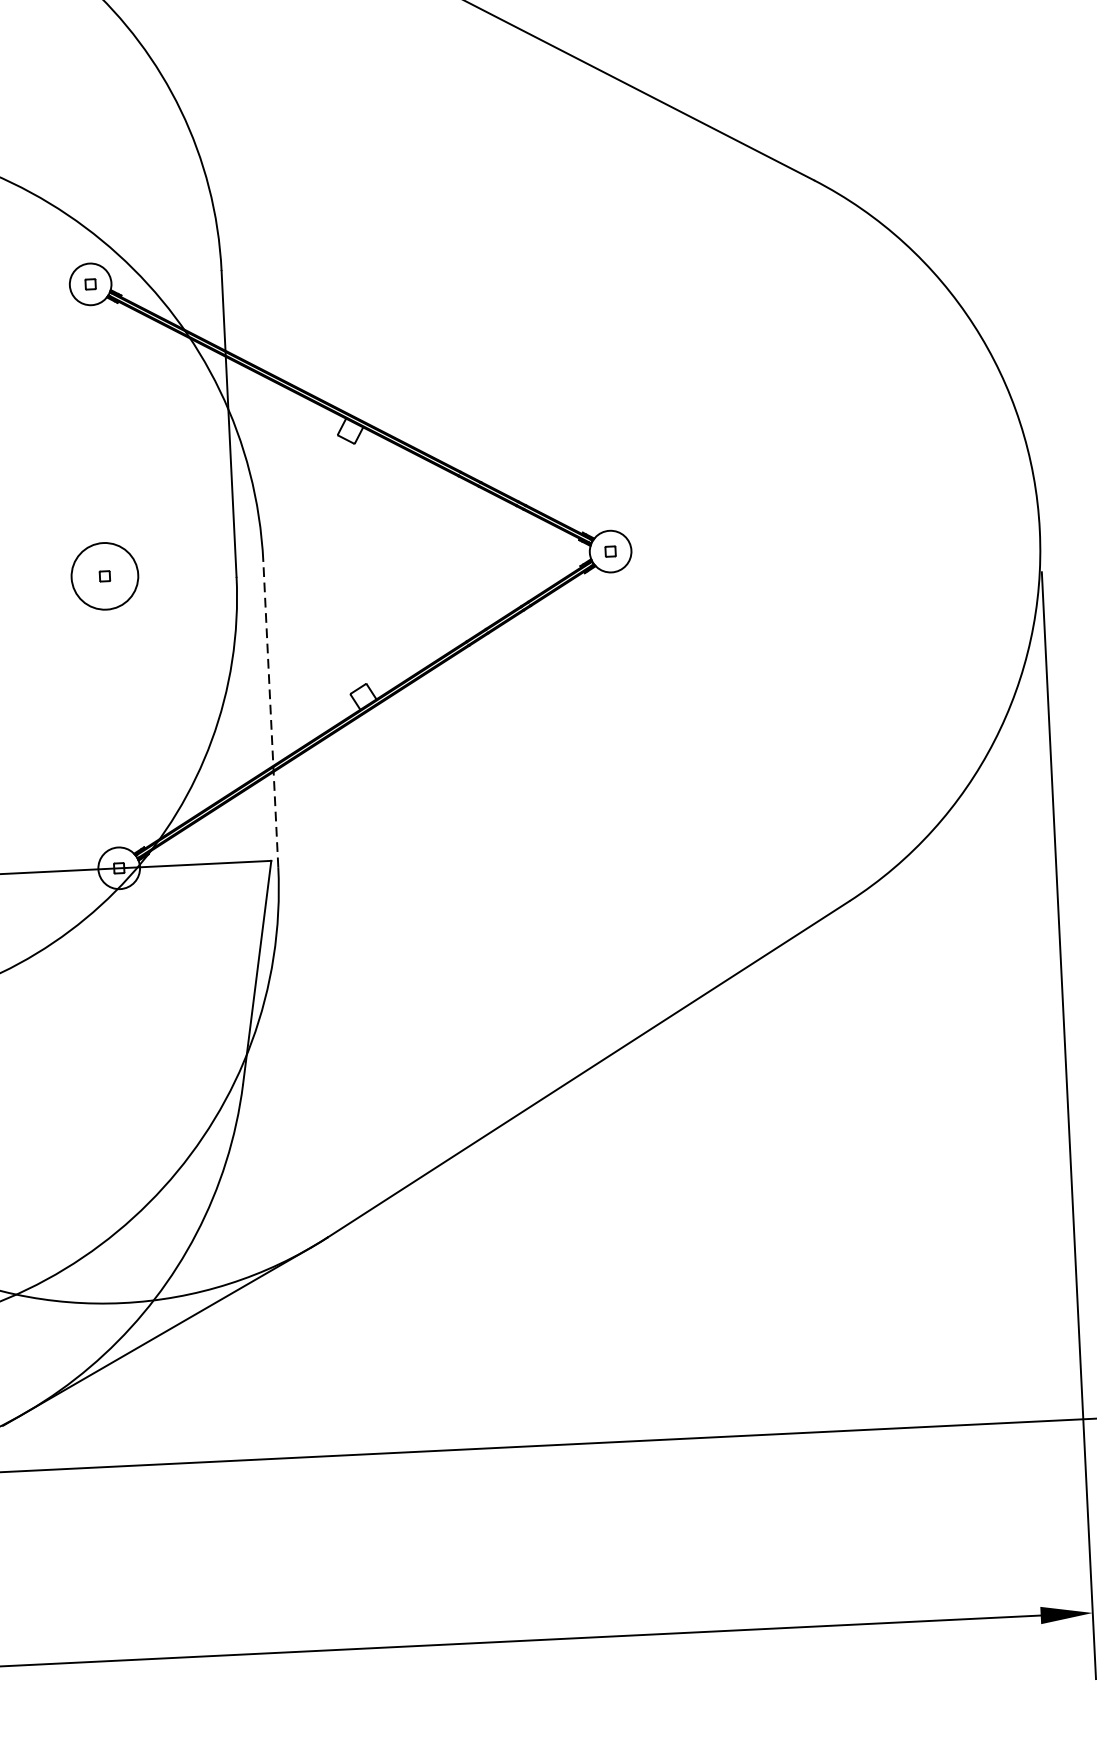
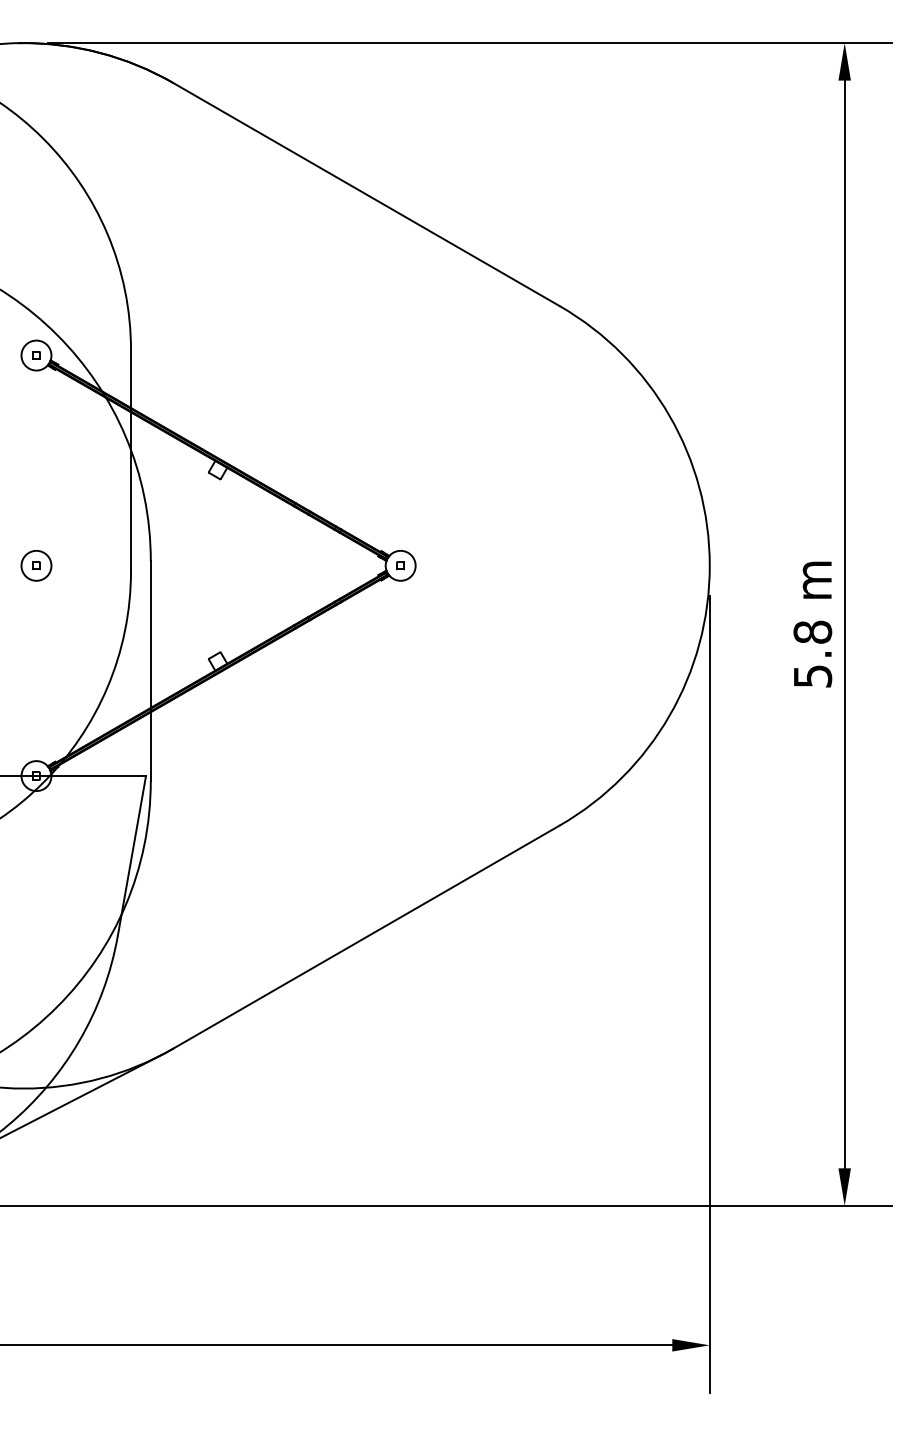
circle: (104, 575) -> (36, 565), size x0.62
line: (270, 713) -> (150, 670), dashed -> solid

